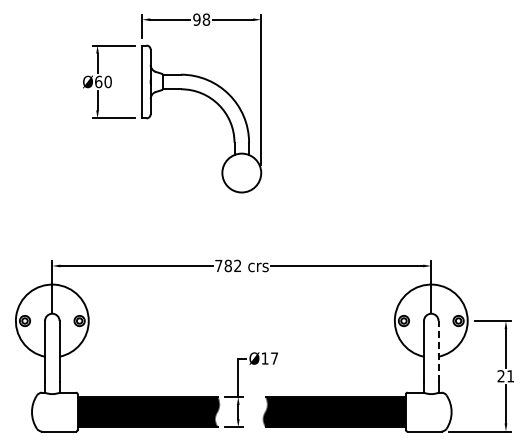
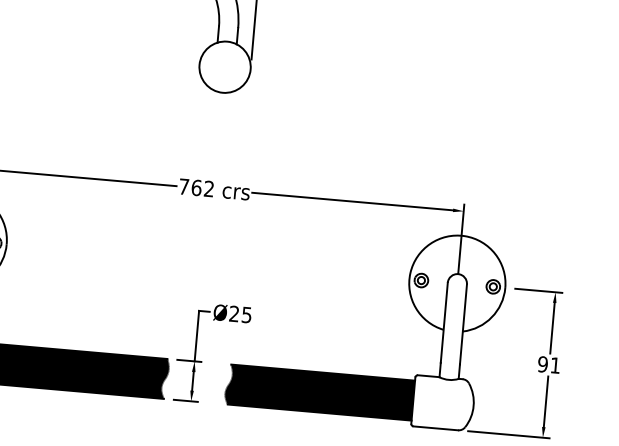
text: (228, 265) -> (196, 187), 782 -> 762
line: (438, 350) -> (463, 323), dashed -> solid
text: (269, 358) -> (240, 314), Ø17 -> Ø25
text: (500, 376) -> (542, 364), 21 -> 91

